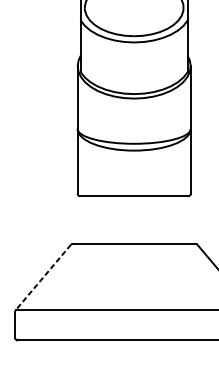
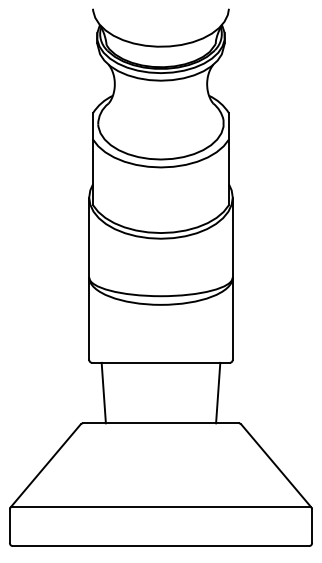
line: (88, 219) -> (103, 392), added
line: (179, 219) -> (218, 392), added
line: (43, 277) -> (45, 466), dashed -> solid

